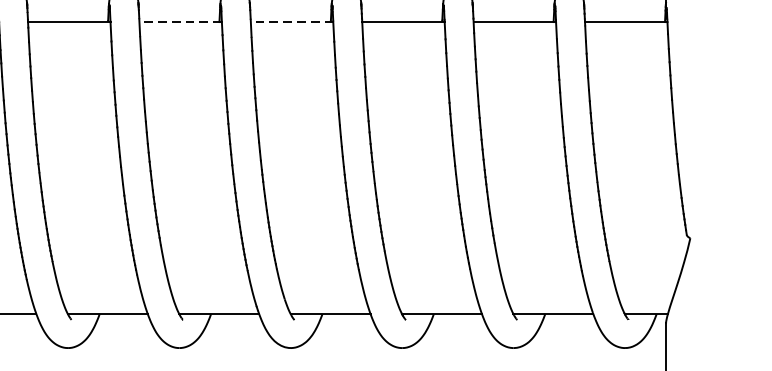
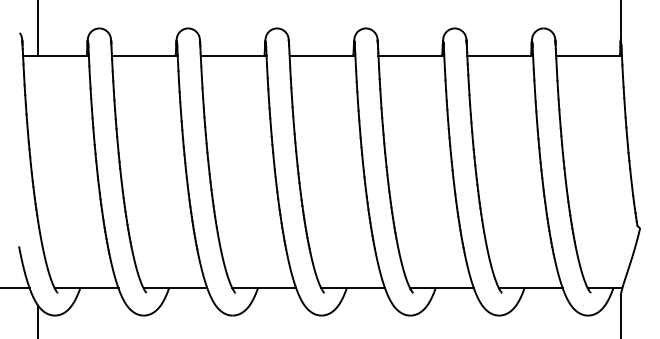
line: (180, 21) -> (233, 55), dashed -> solid
line: (292, 21) -> (322, 55), dashed -> solid

